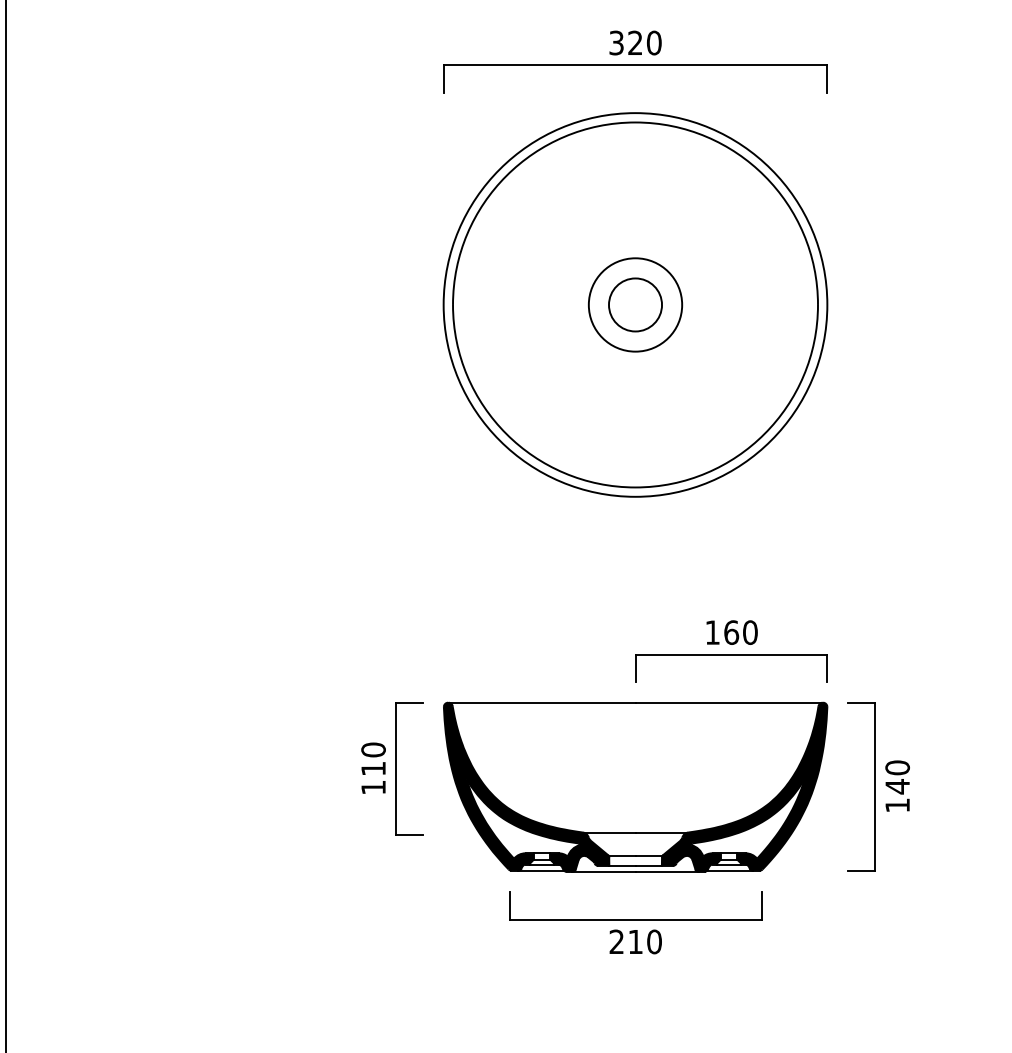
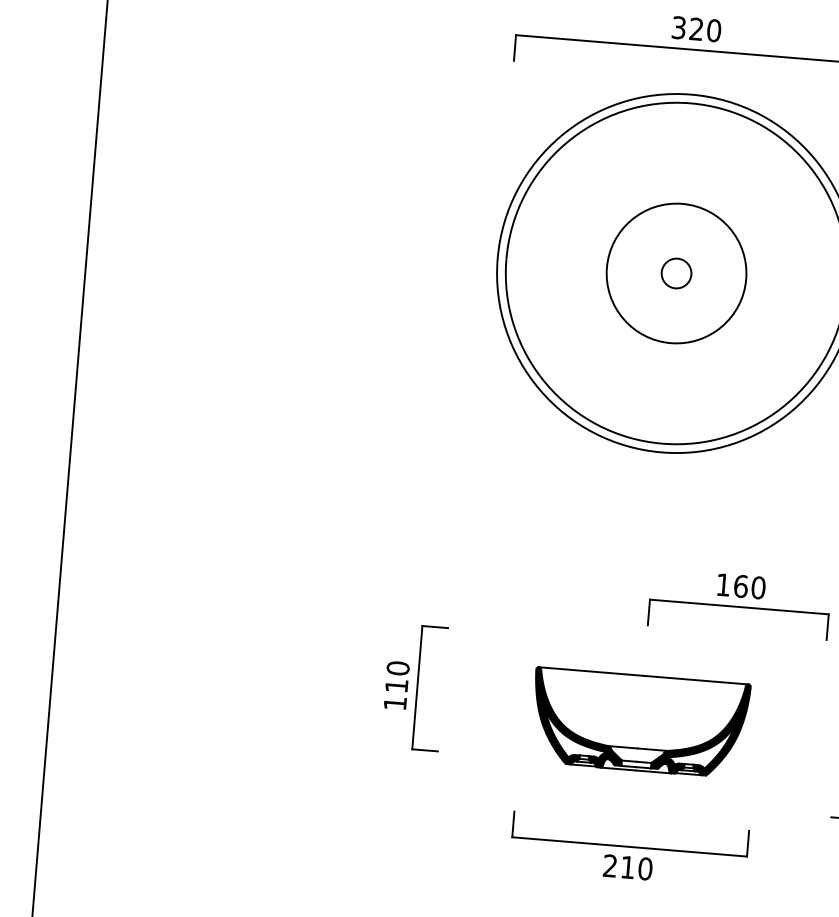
circle: (635, 304) -> (676, 273), size x0.6
circle: (635, 304) -> (676, 273), size x1.6
part: (635, 786) -> (639, 722), size x0.6

